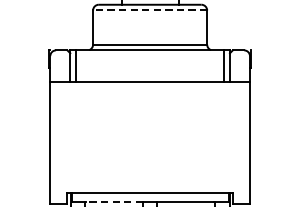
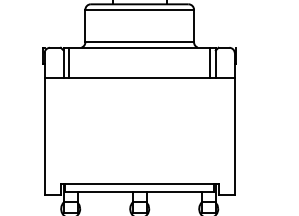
line: (149, 10) -> (139, 9), dashed -> solid
line: (114, 201) -> (105, 191), dashed -> solid

